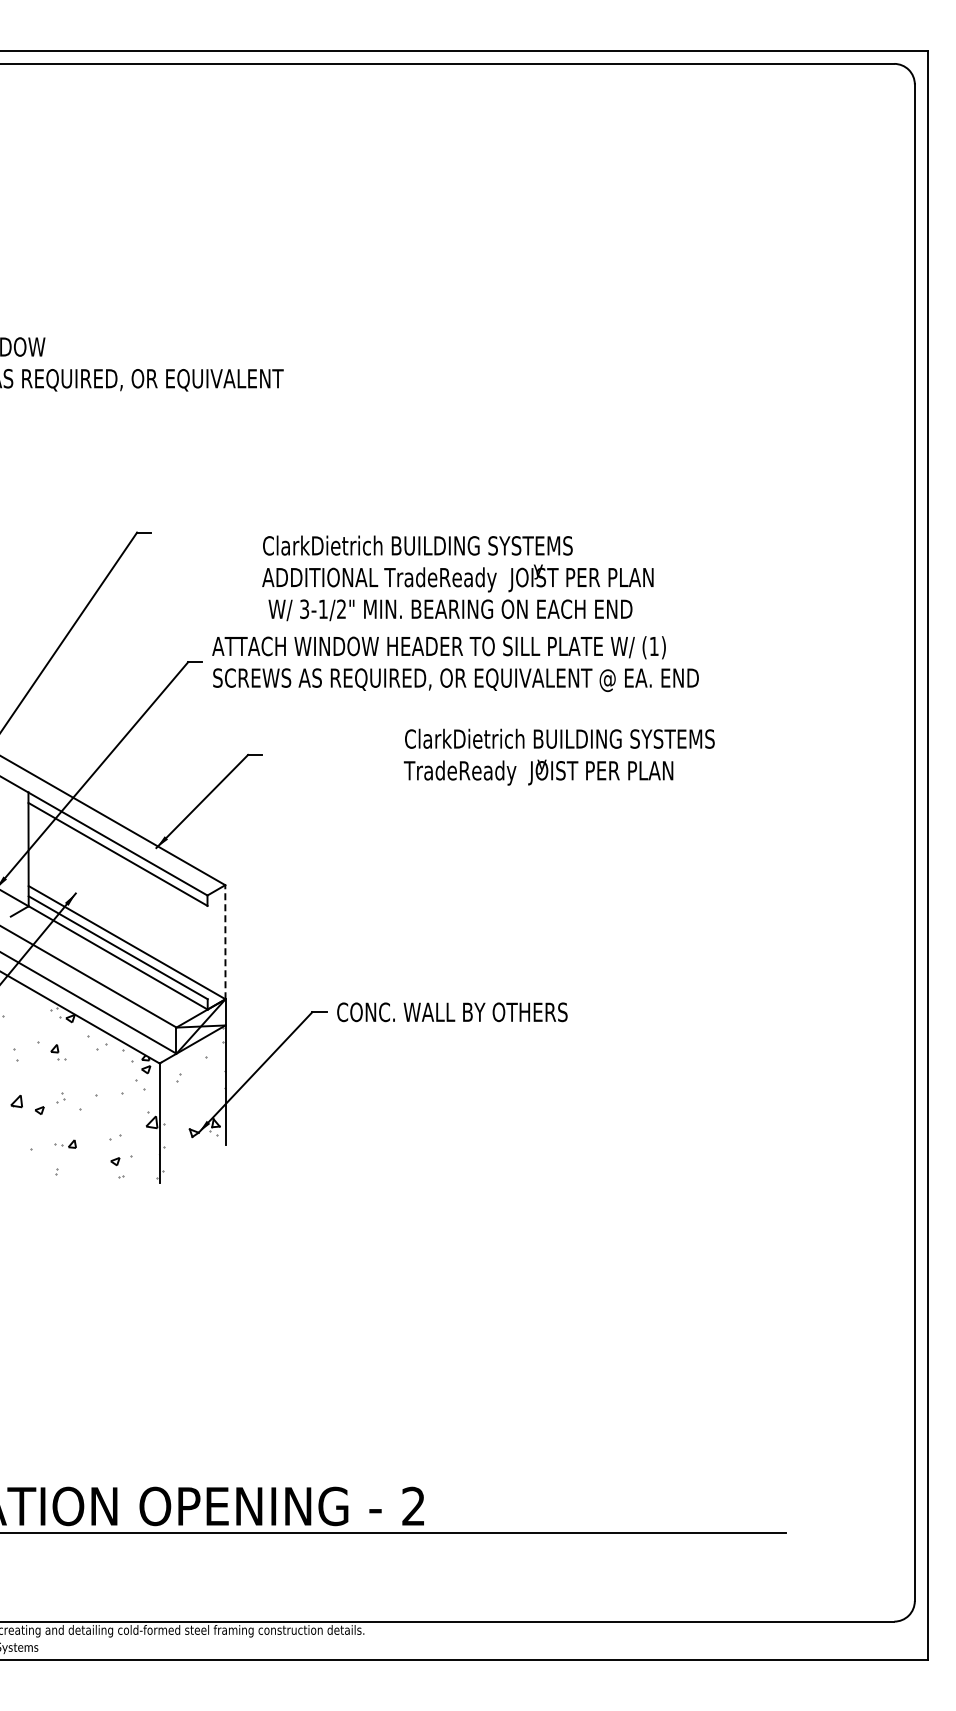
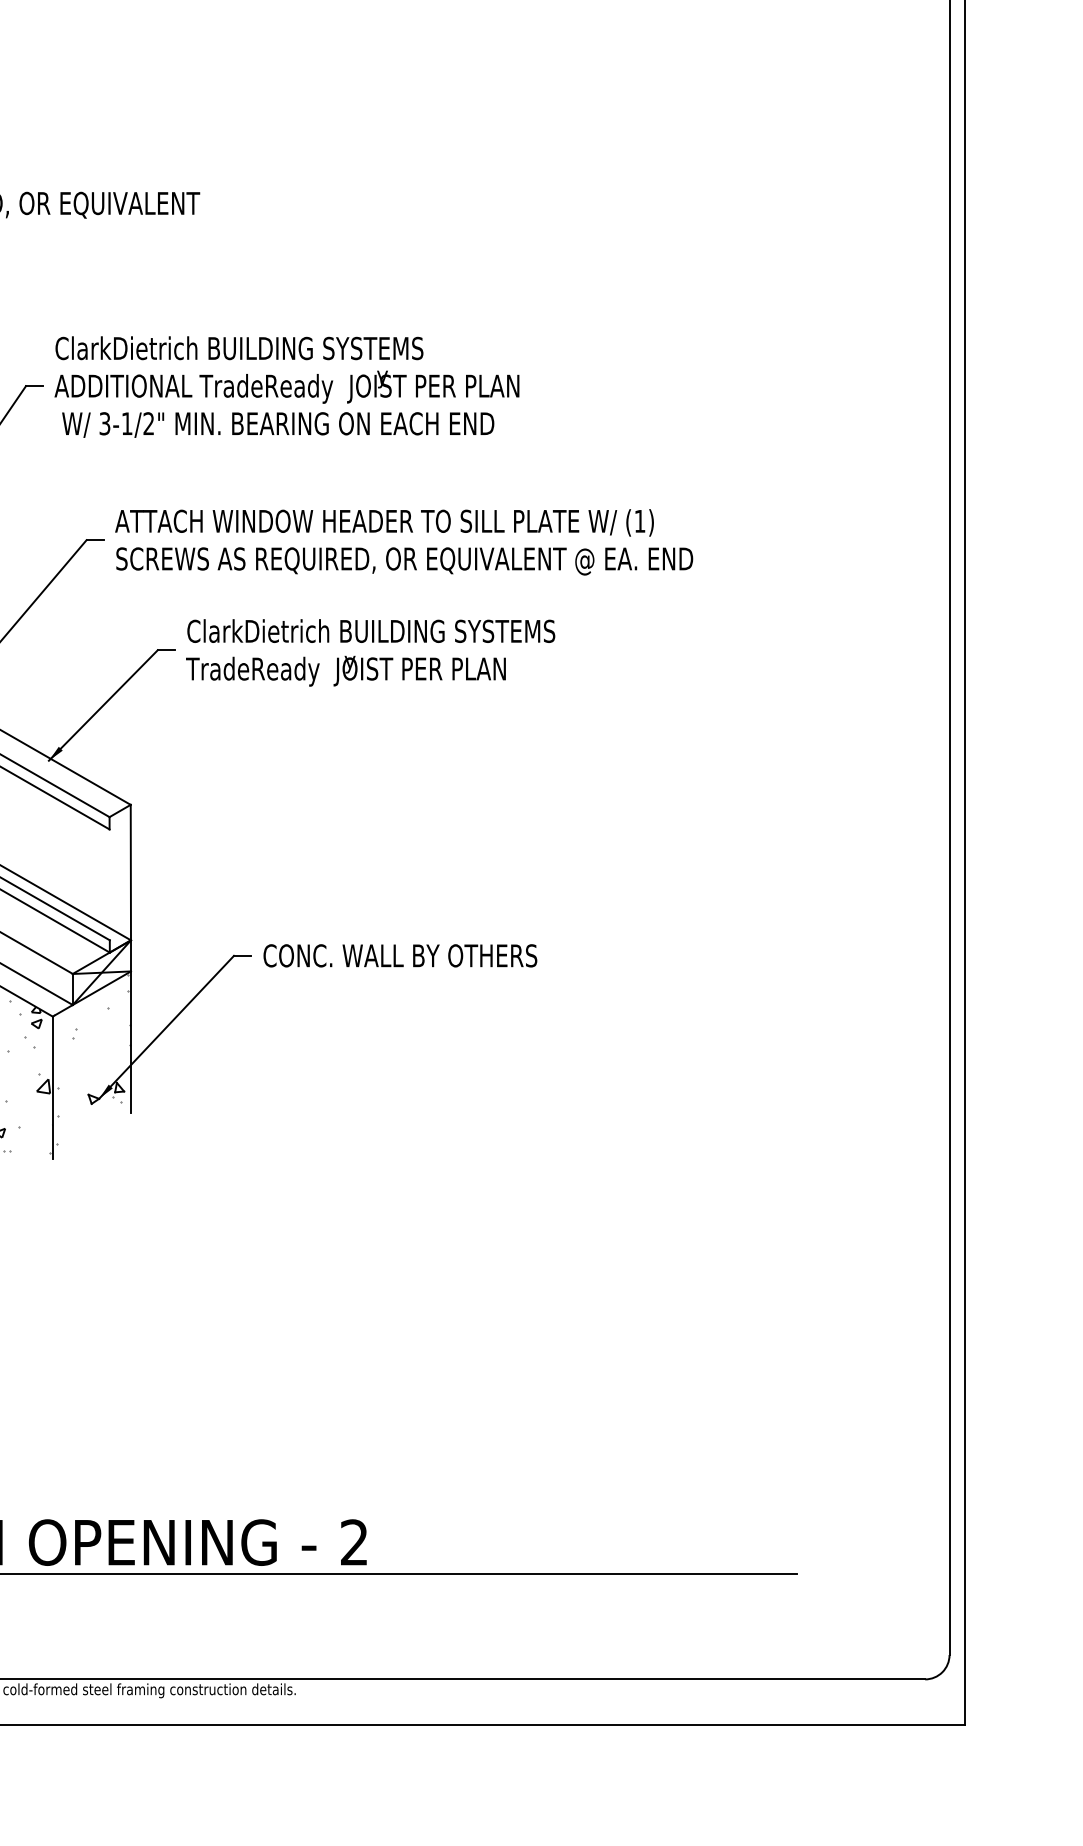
text: (457, 578) -> (286, 387), moved
text: (558, 756) -> (369, 652), moved
line: (225, 941) -> (130, 871), dashed -> solid

